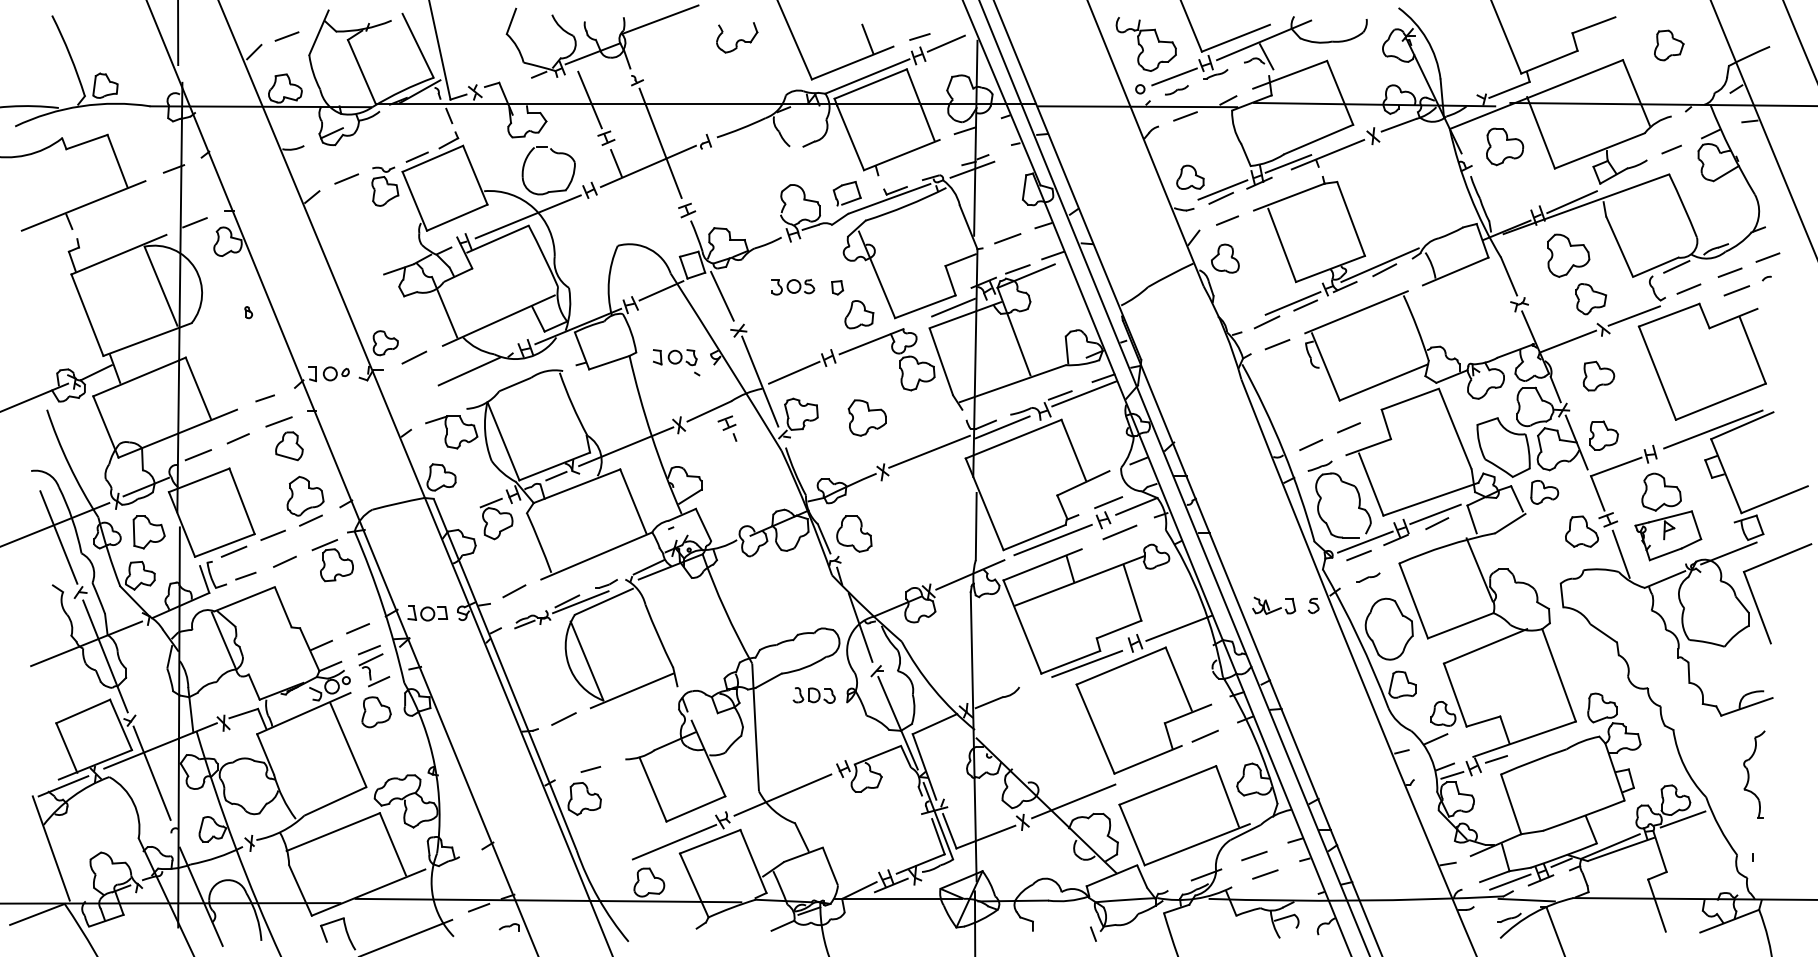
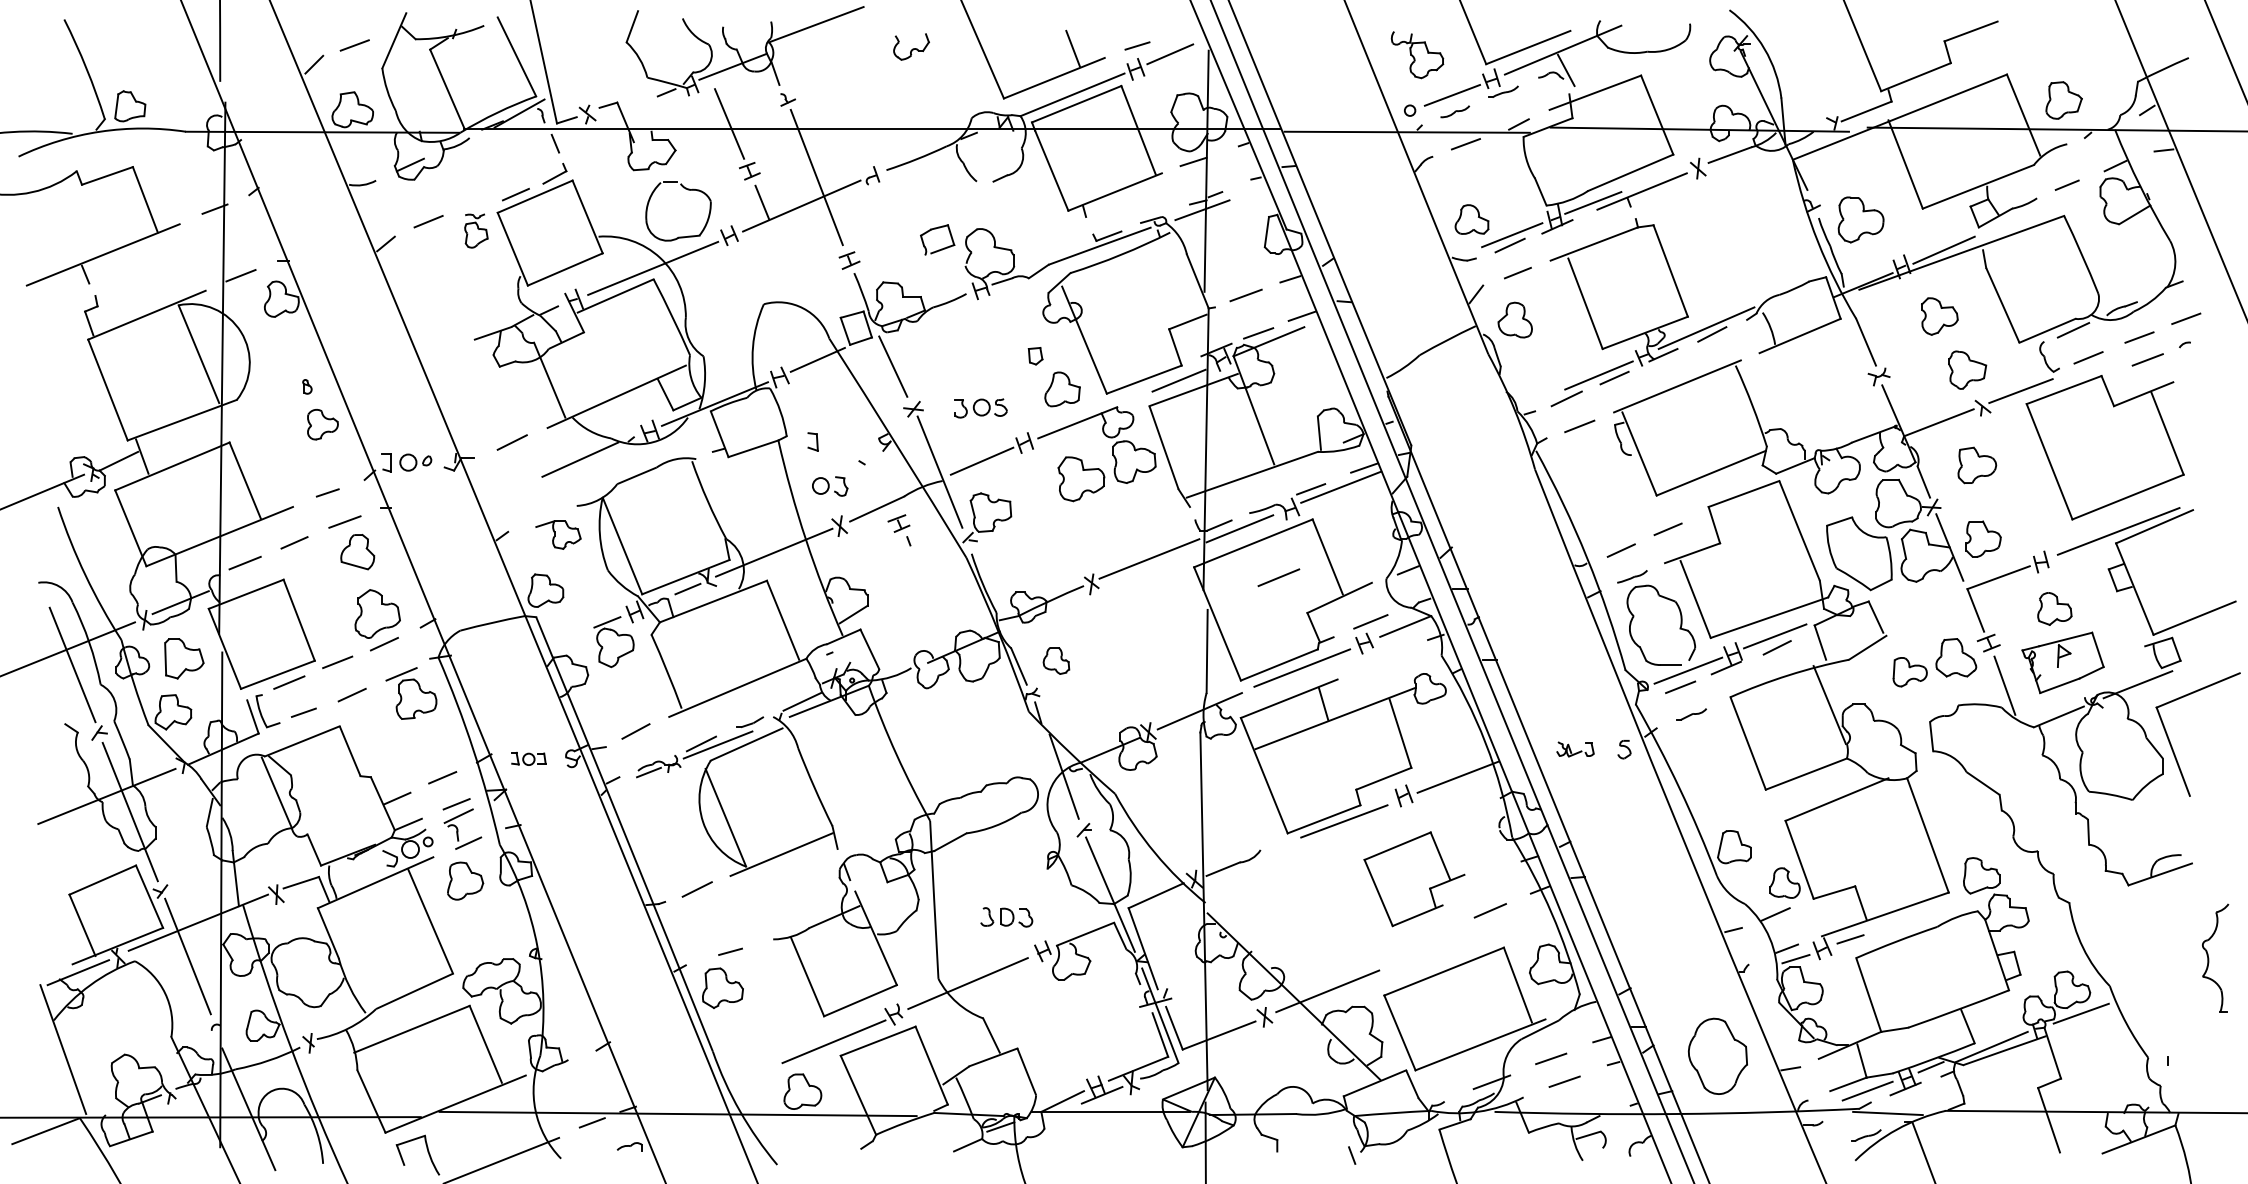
part: (737, 37) -> (911, 46), size x0.7
part: (1146, 43) -> (1417, 54), size x0.7
part: (1668, 45) -> (2063, 100), moved
part: (1504, 146) -> (1860, 219), moved
part: (385, 186) -> (476, 230), size x0.7
part: (850, 200) -> (941, 248), moved
part: (1568, 255) -> (1939, 316), size x0.7
part: (792, 287) -> (980, 408), moved
part: (385, 343) -> (322, 424), moved
part: (682, 357) -> (830, 486), moved
part: (867, 418) -> (1081, 479), moved
part: (451, 432) -> (558, 534), size x0.7
part: (1661, 491) -> (2054, 608), size x0.7
part: (1544, 492) -> (1909, 672), moved
line: (1119, 532) -> (1278, 577), moved
part: (854, 533) -> (1056, 660), size x0.6
part: (1274, 605) -> (1575, 749), size x0.7
part: (427, 613) -> (528, 758), size x0.7
part: (1388, 628) -> (1717, 1055), moved
part: (813, 695) -> (1006, 917), moved
part: (1143, 710) -> (1414, 879), size x0.6
part: (1749, 774) -> (2209, 958), moved

